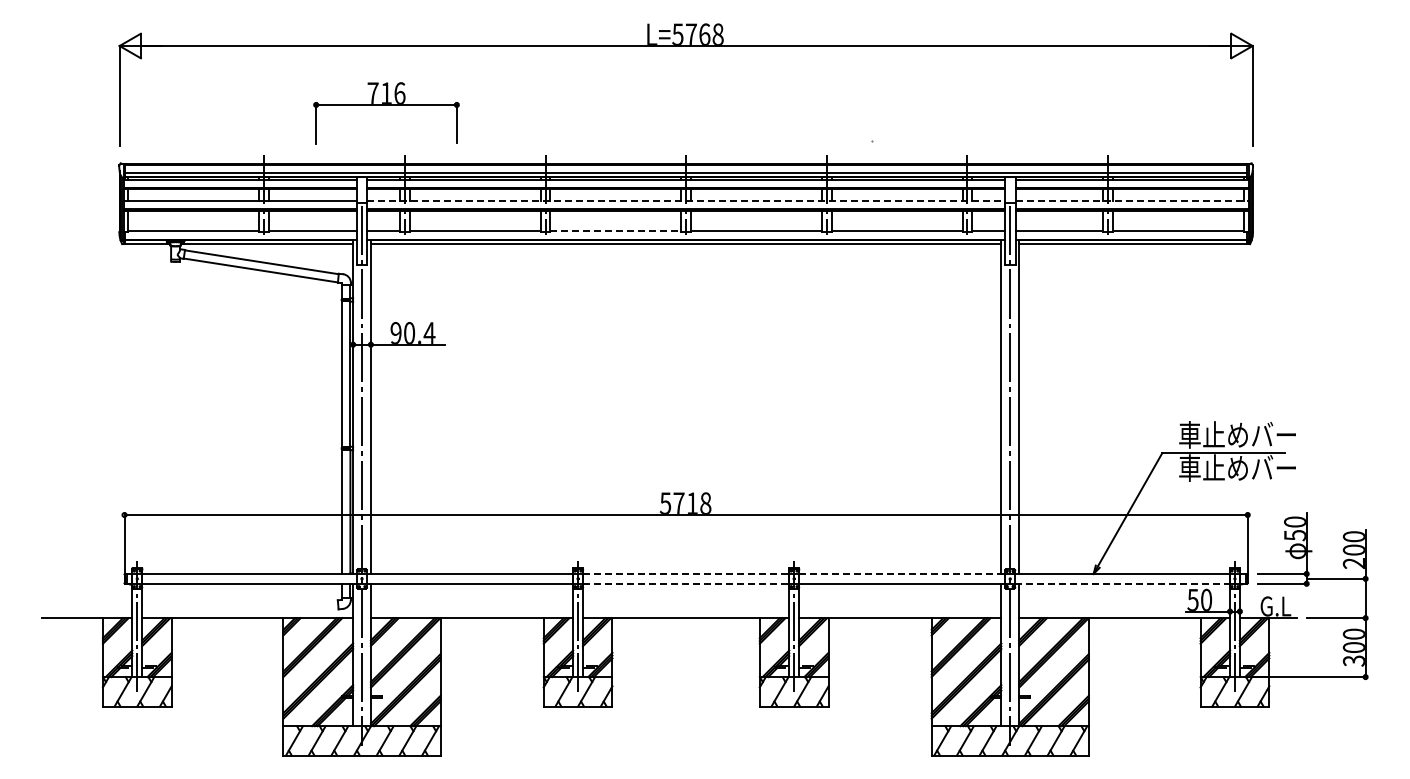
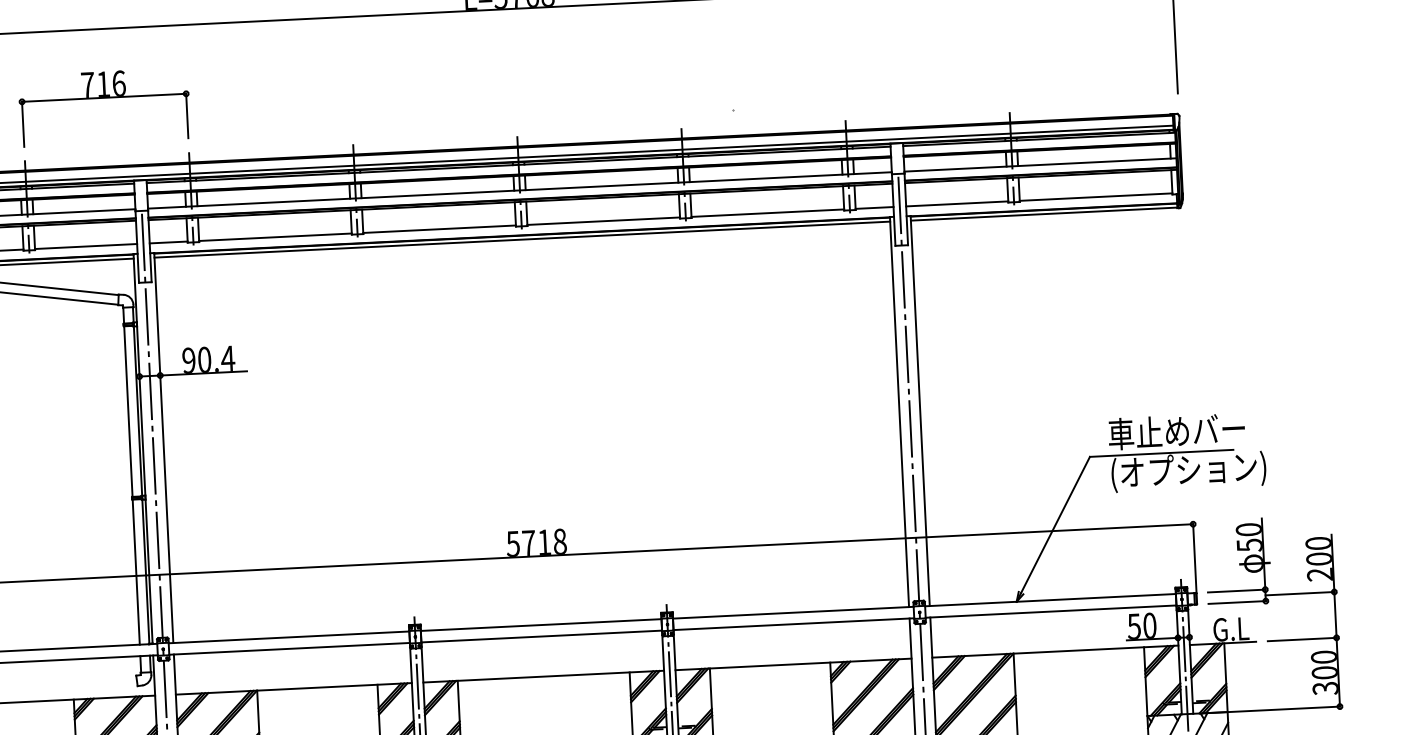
part: (386, 105) -> (104, 98), moved
line: (686, 201) -> (520, 190), dashed -> solid
line: (1132, 201) -> (1040, 164), dashed -> solid
line: (616, 231) -> (440, 229), dashed -> solid
text: (1245, 469) -> (1187, 471), 車止めバー -> (オプション)
line: (686, 573) -> (541, 624), dashed -> solid
line: (902, 573) -> (793, 612), dashed -> solid
line: (686, 583) -> (542, 636), dashed -> solid
line: (1123, 583) -> (1052, 611), dashed -> solid

